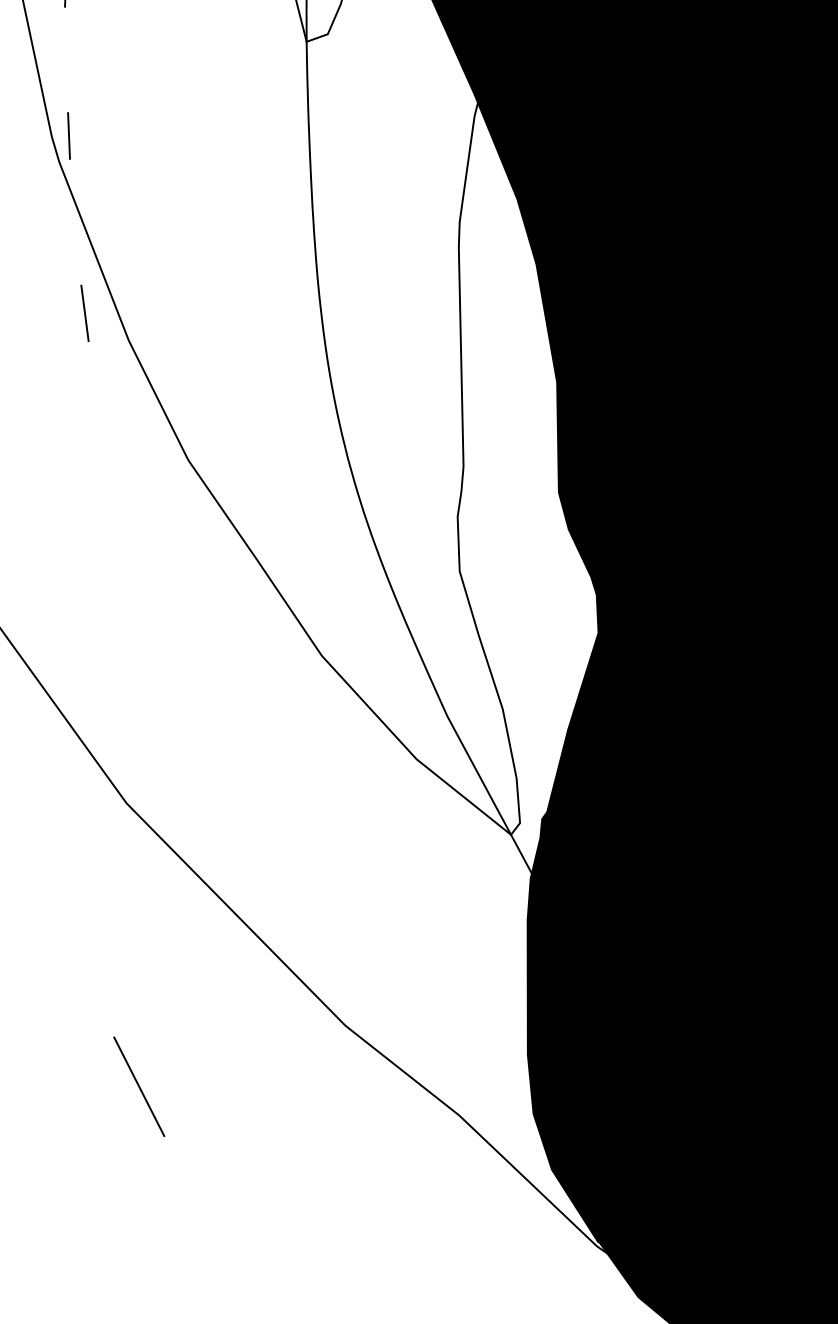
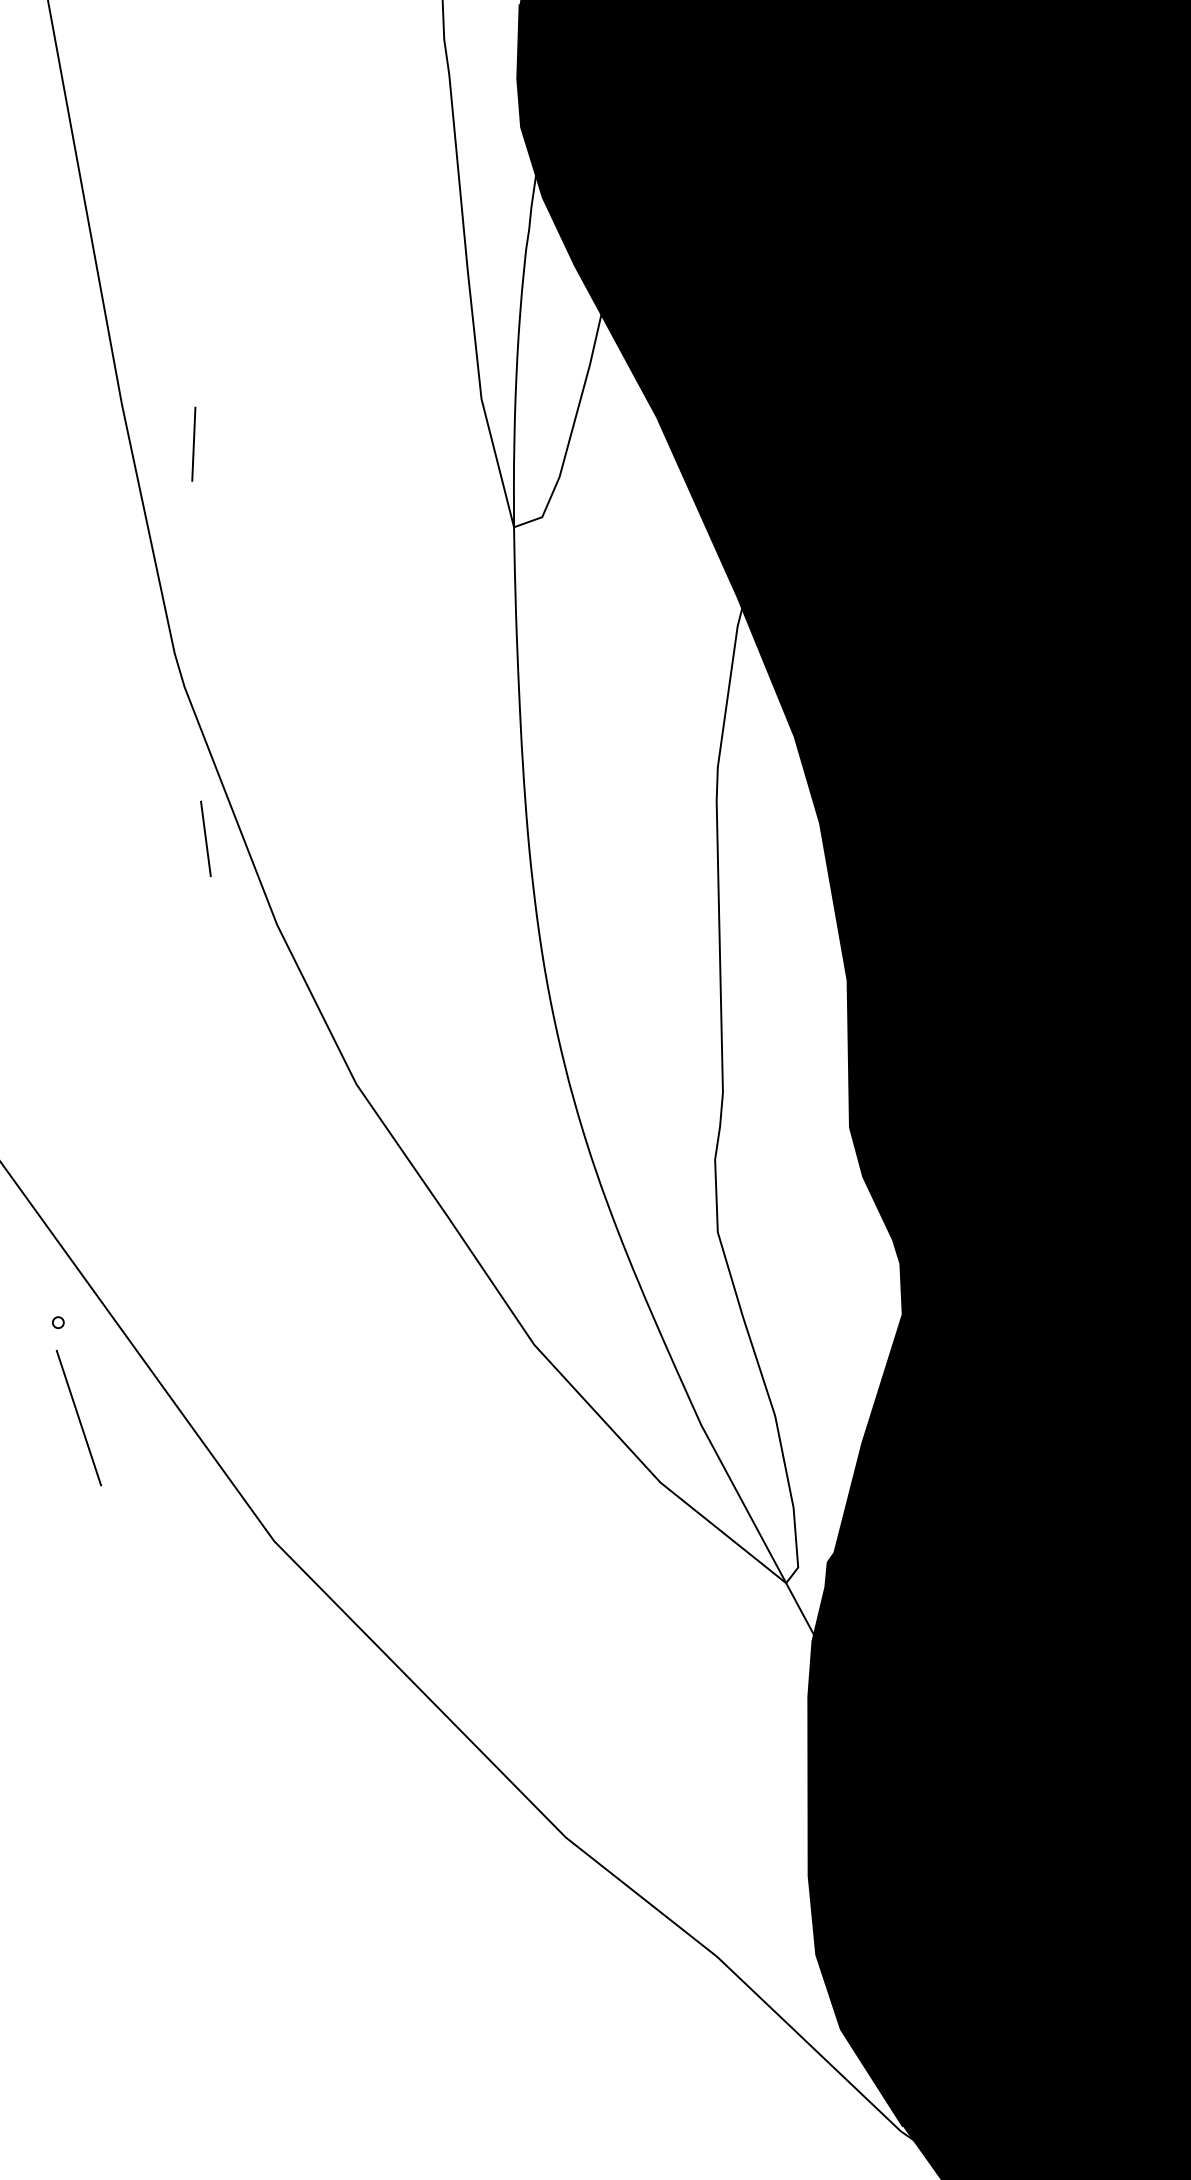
line: (68, 135) -> (197, 652), removed
line: (84, 313) -> (205, 838), moved
line: (138, 1086) -> (290, 1918), removed

